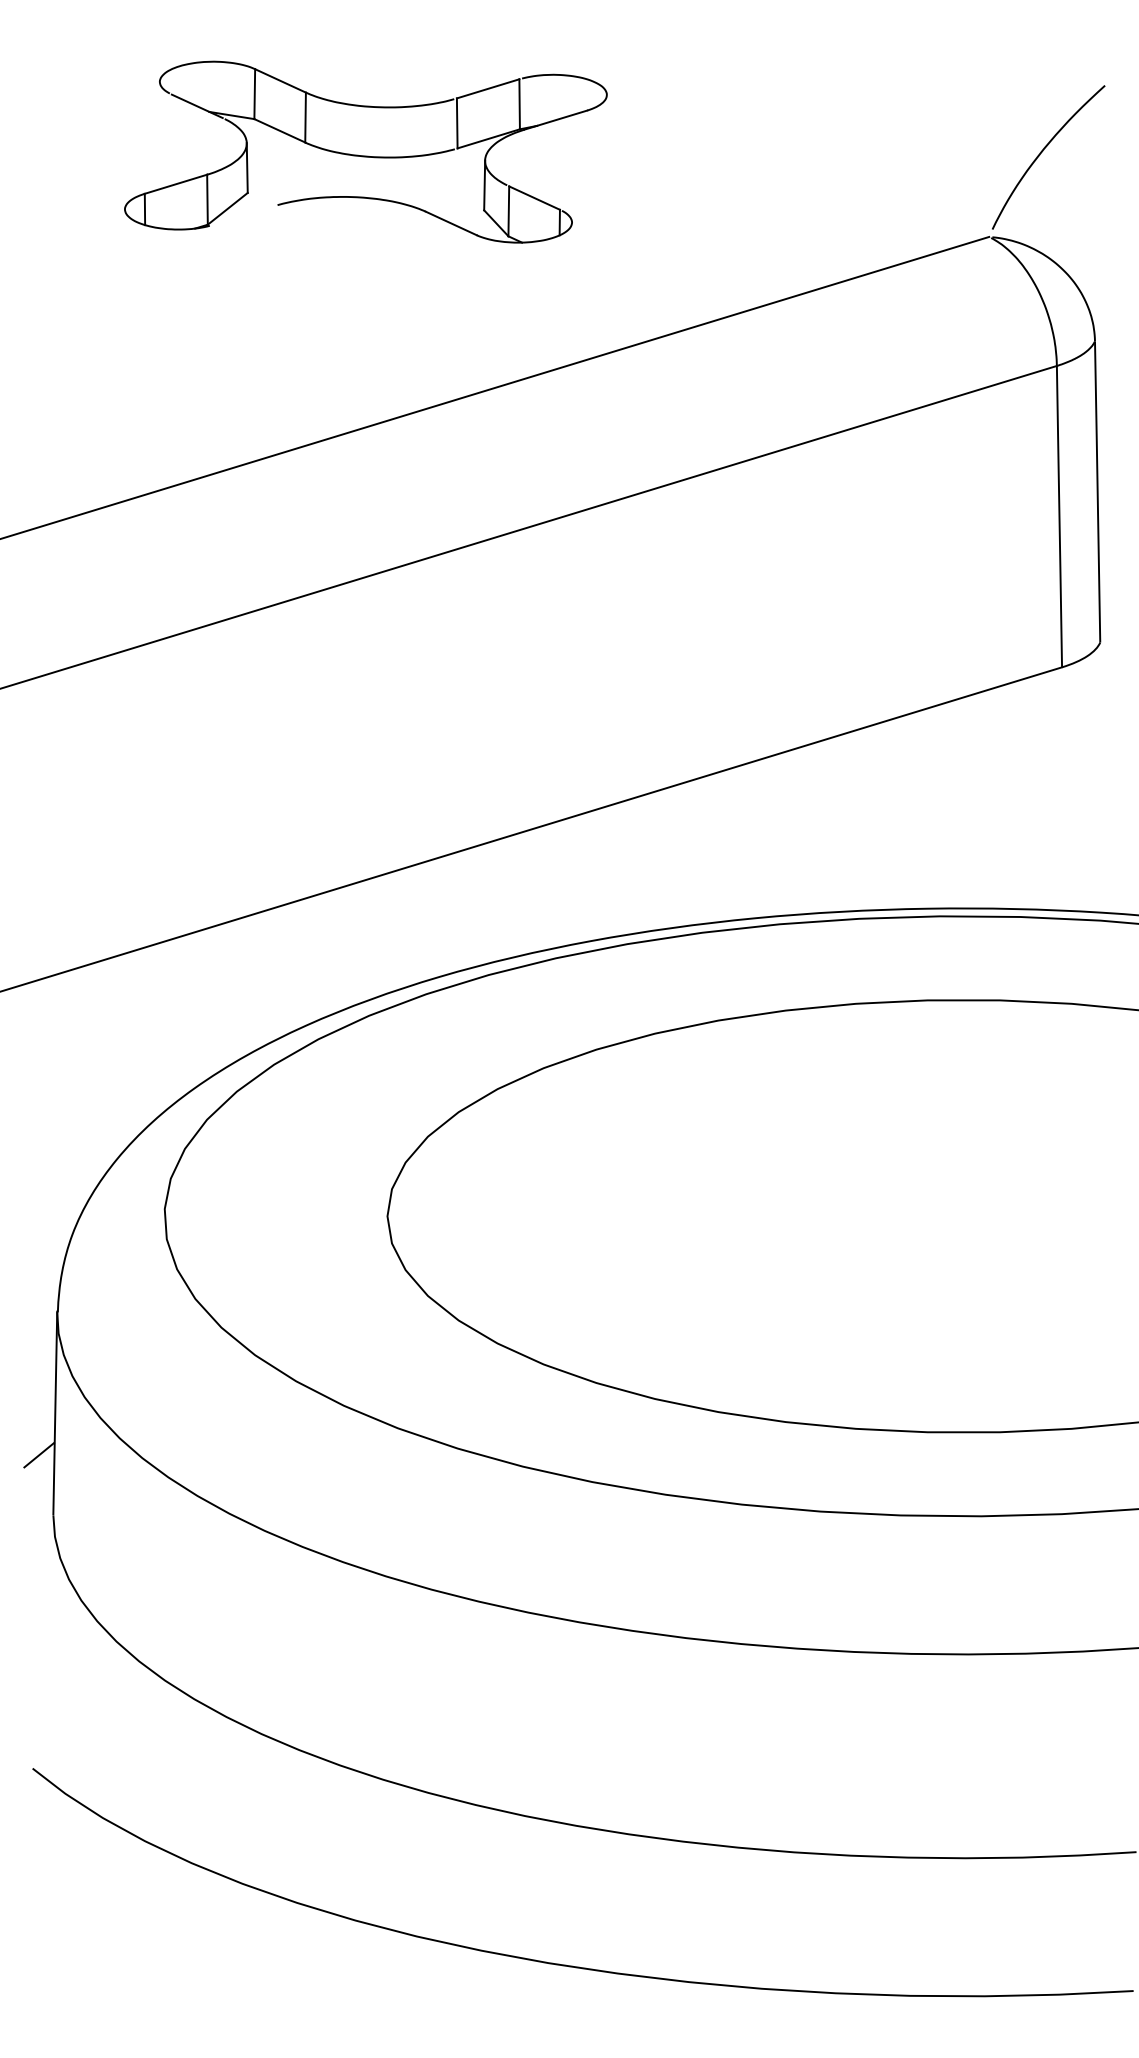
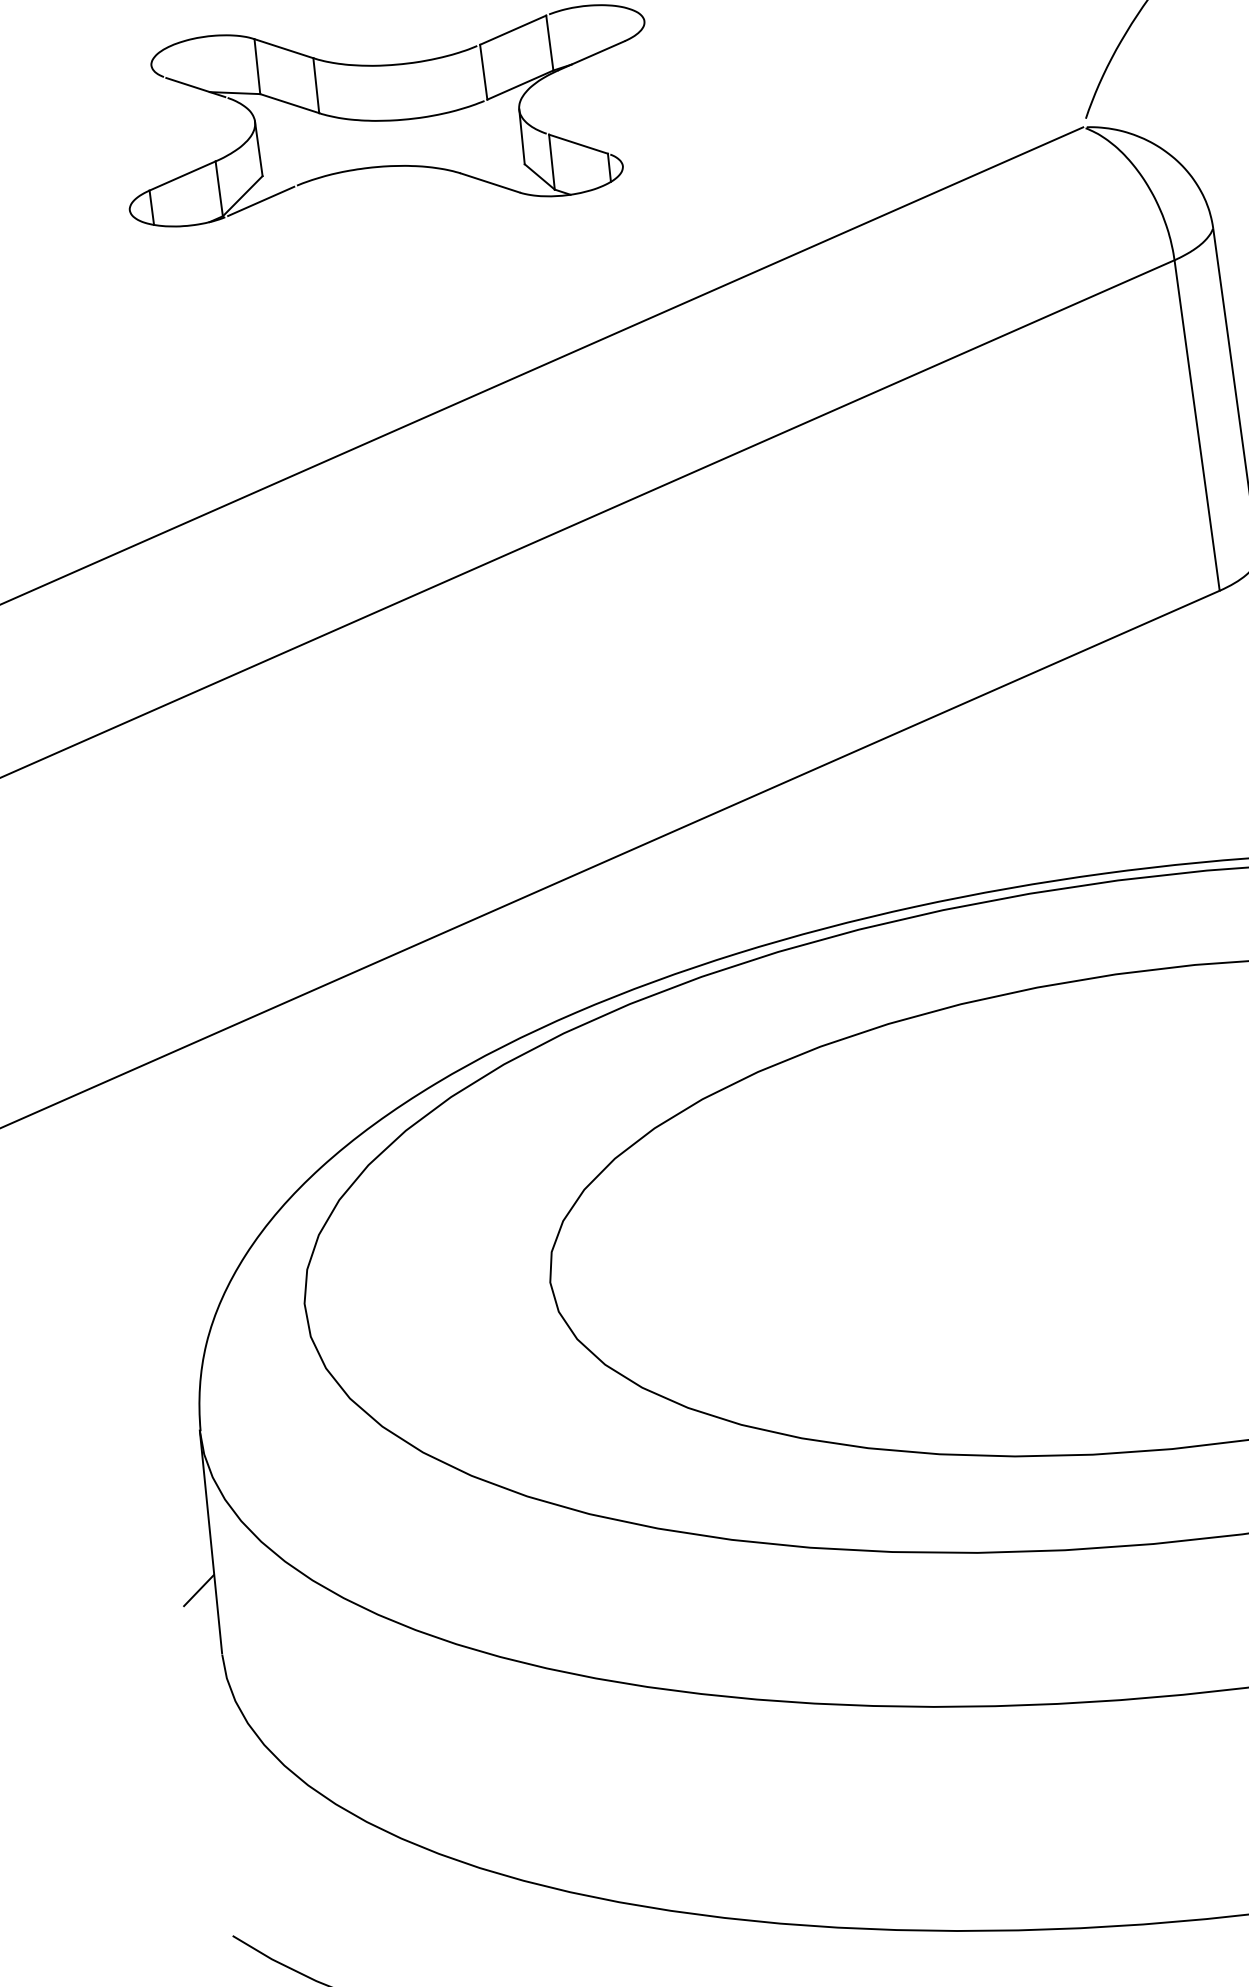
line: (243, 215) -> (260, 201), added

